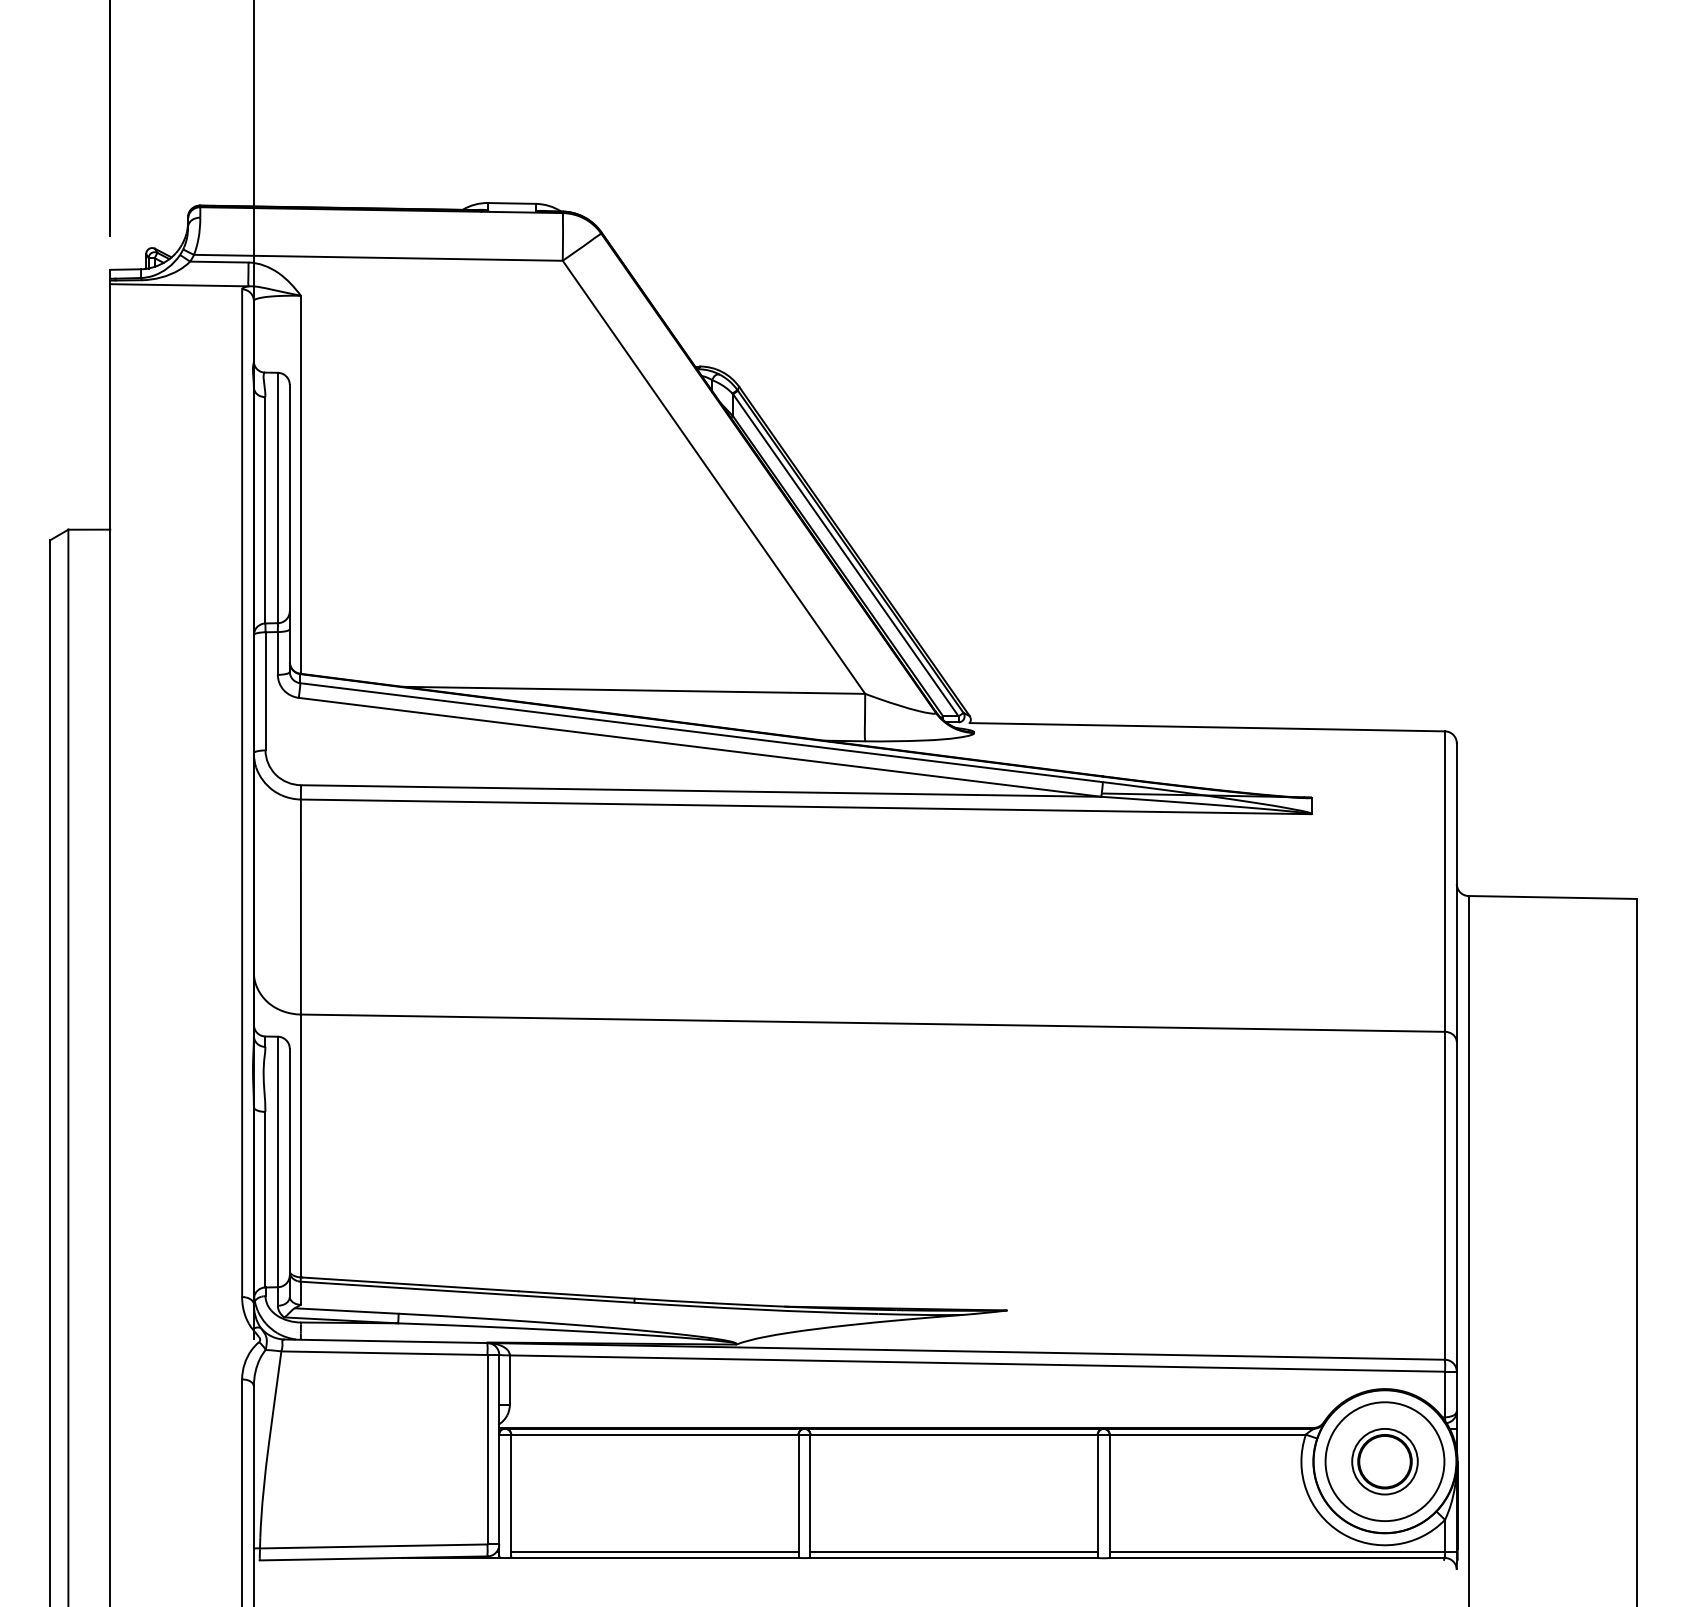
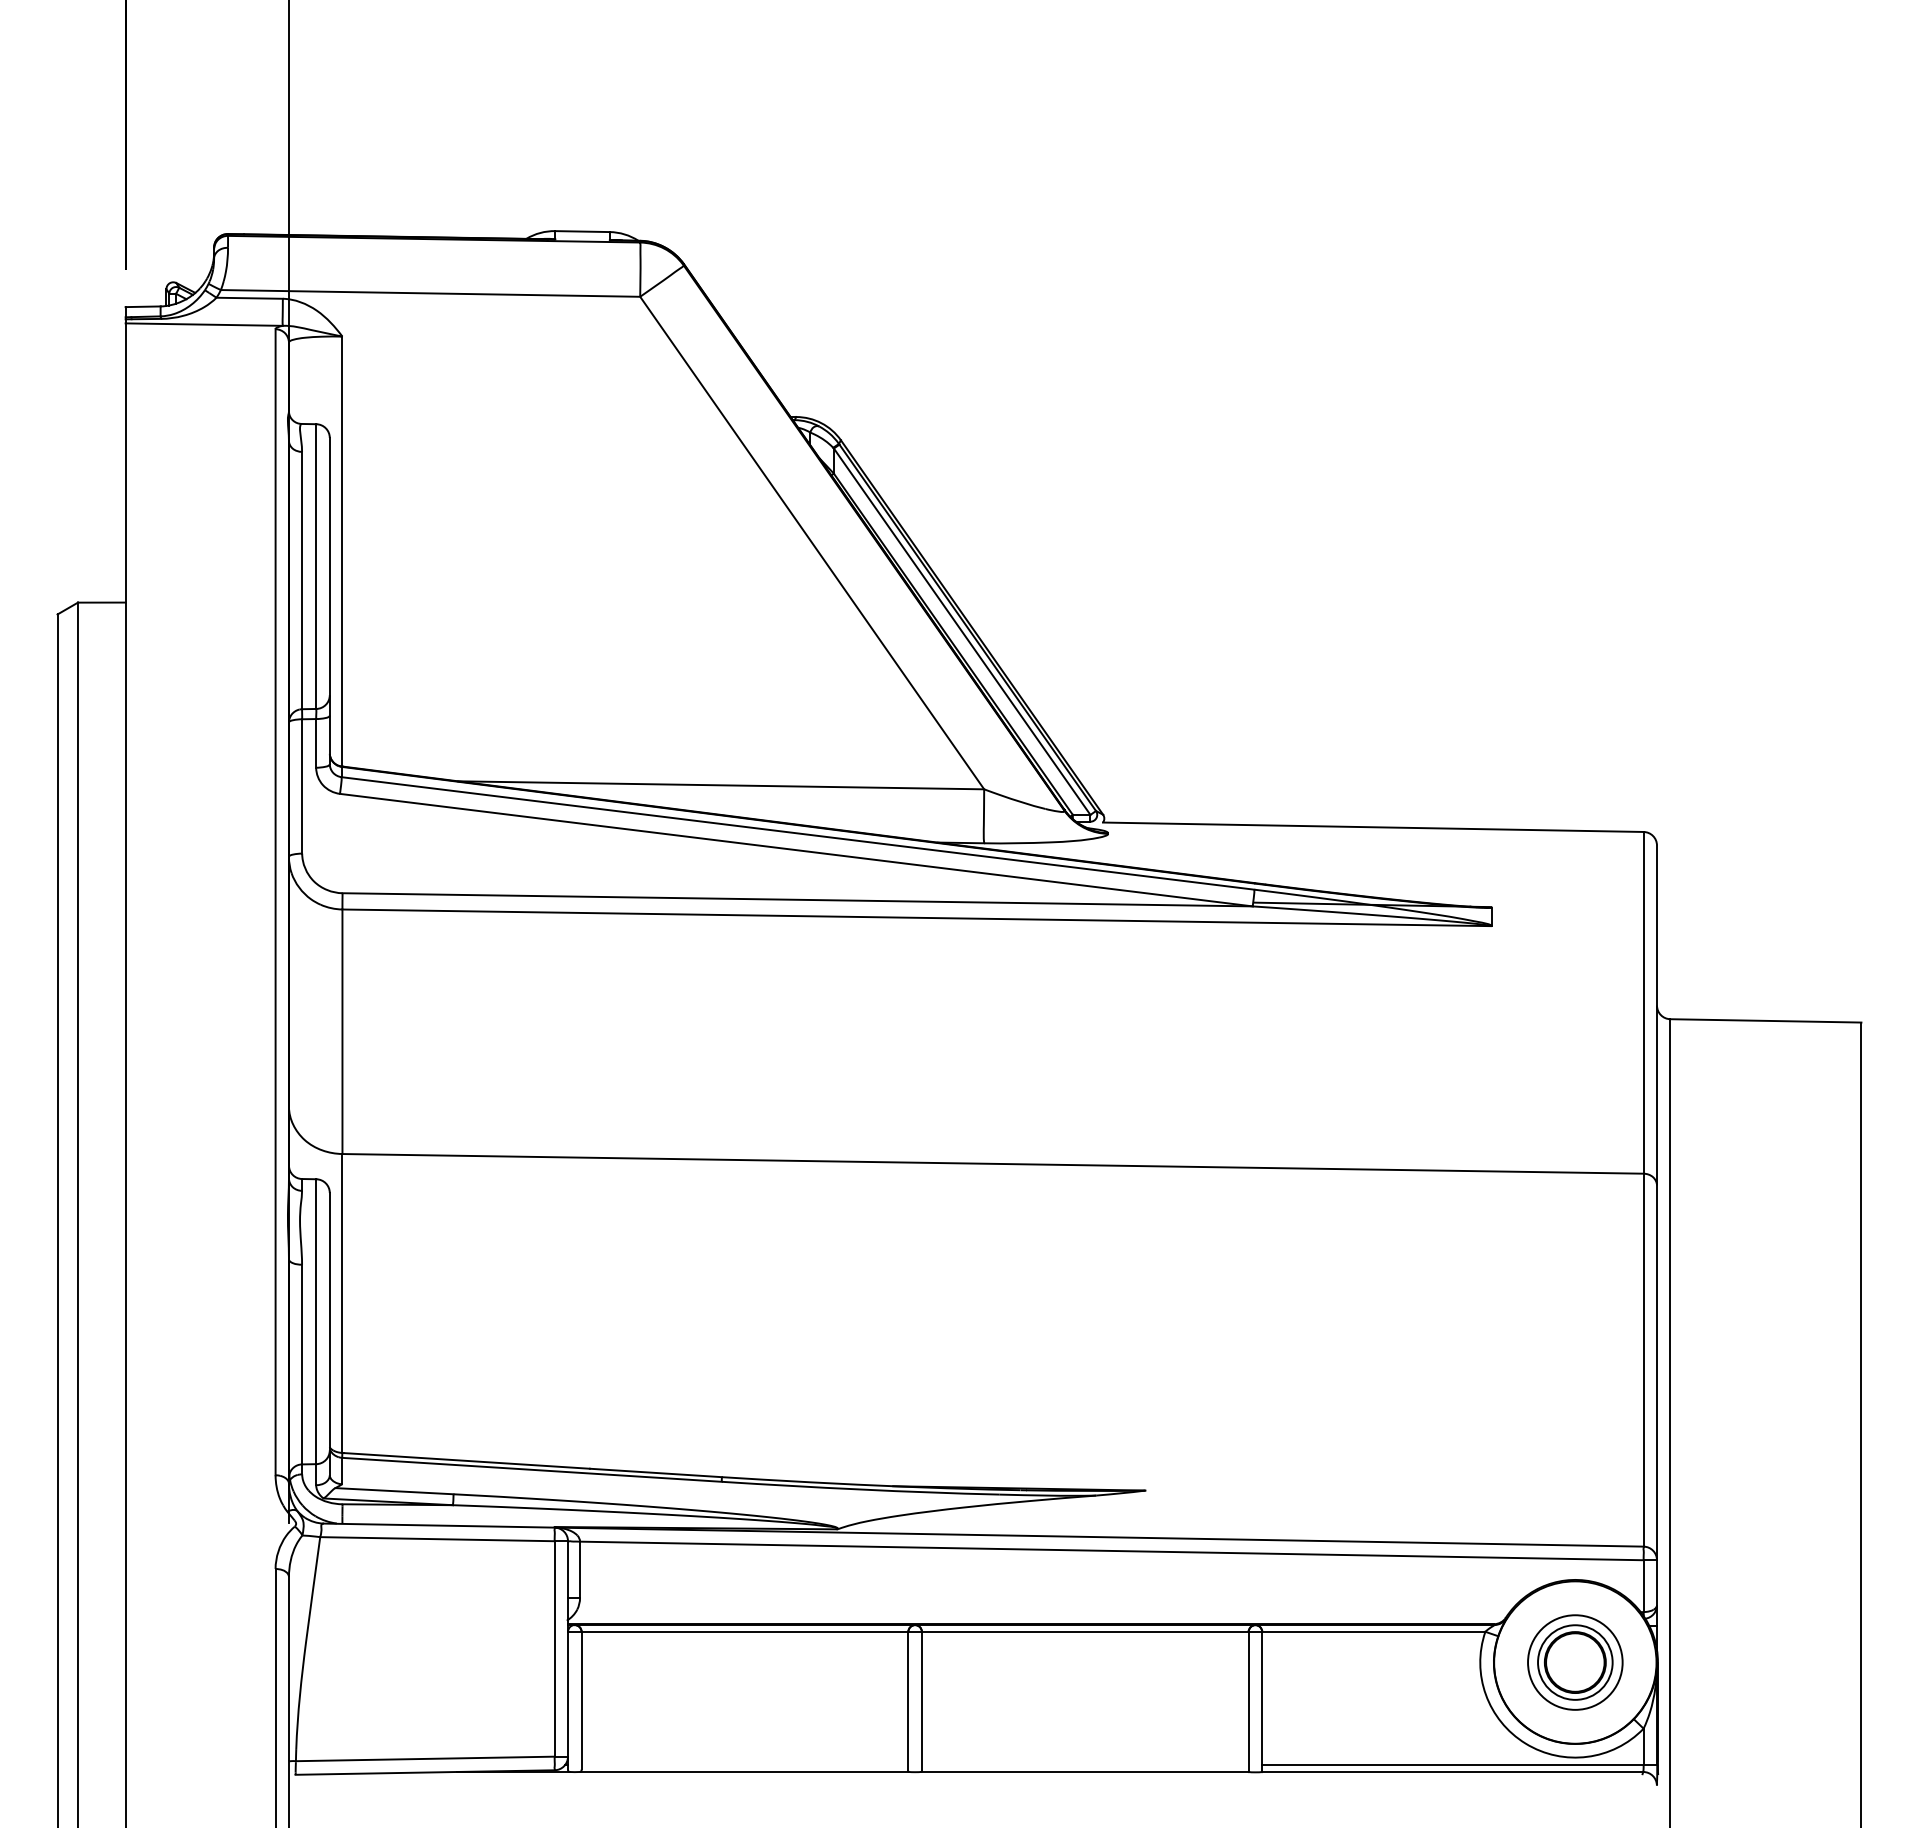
circle: (1384, 1461) -> (1574, 1662), size x0.7
line: (654, 1552) -> (744, 1765), removed
line: (953, 1552) -> (1084, 1765), removed

